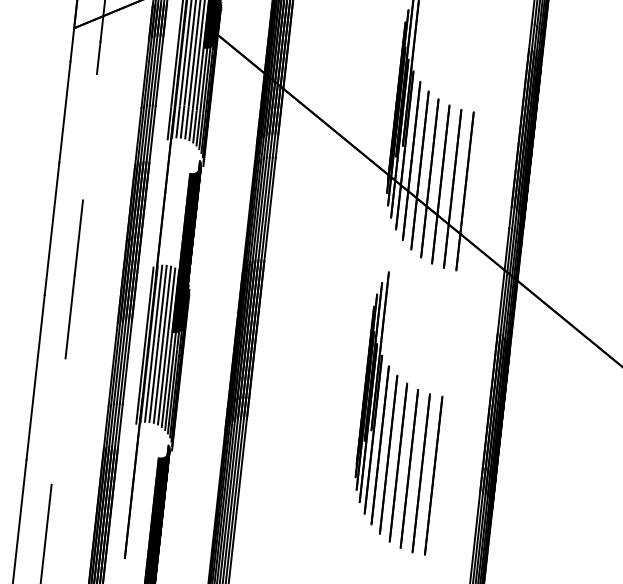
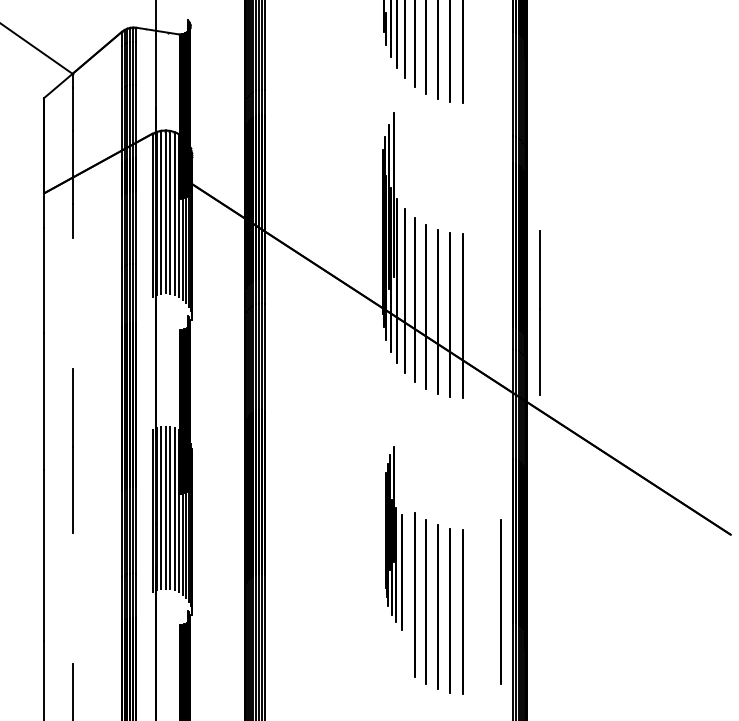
line: (538, 195) -> (539, 312), added
part: (374, 397) -> (393, 538), size x0.7
line: (470, 469) -> (500, 601), added

